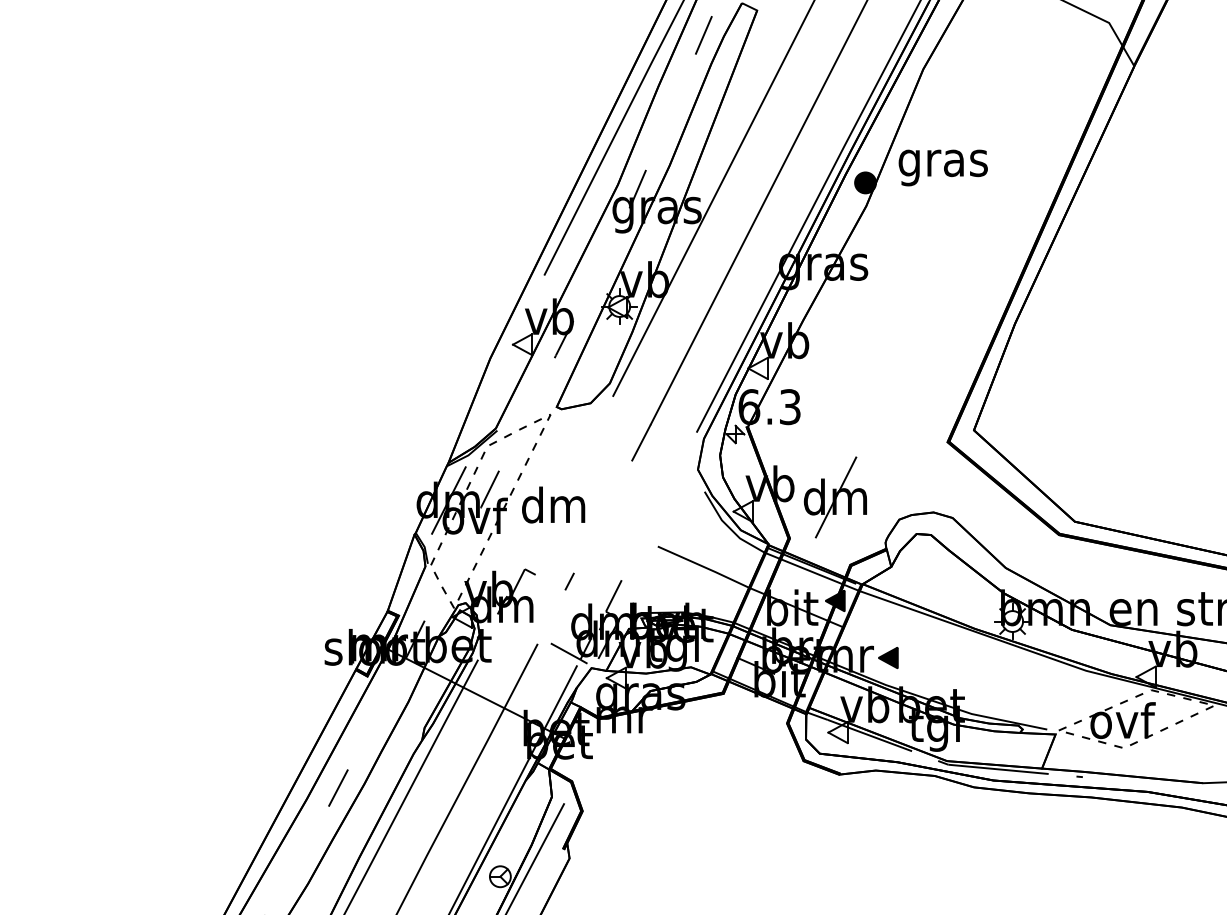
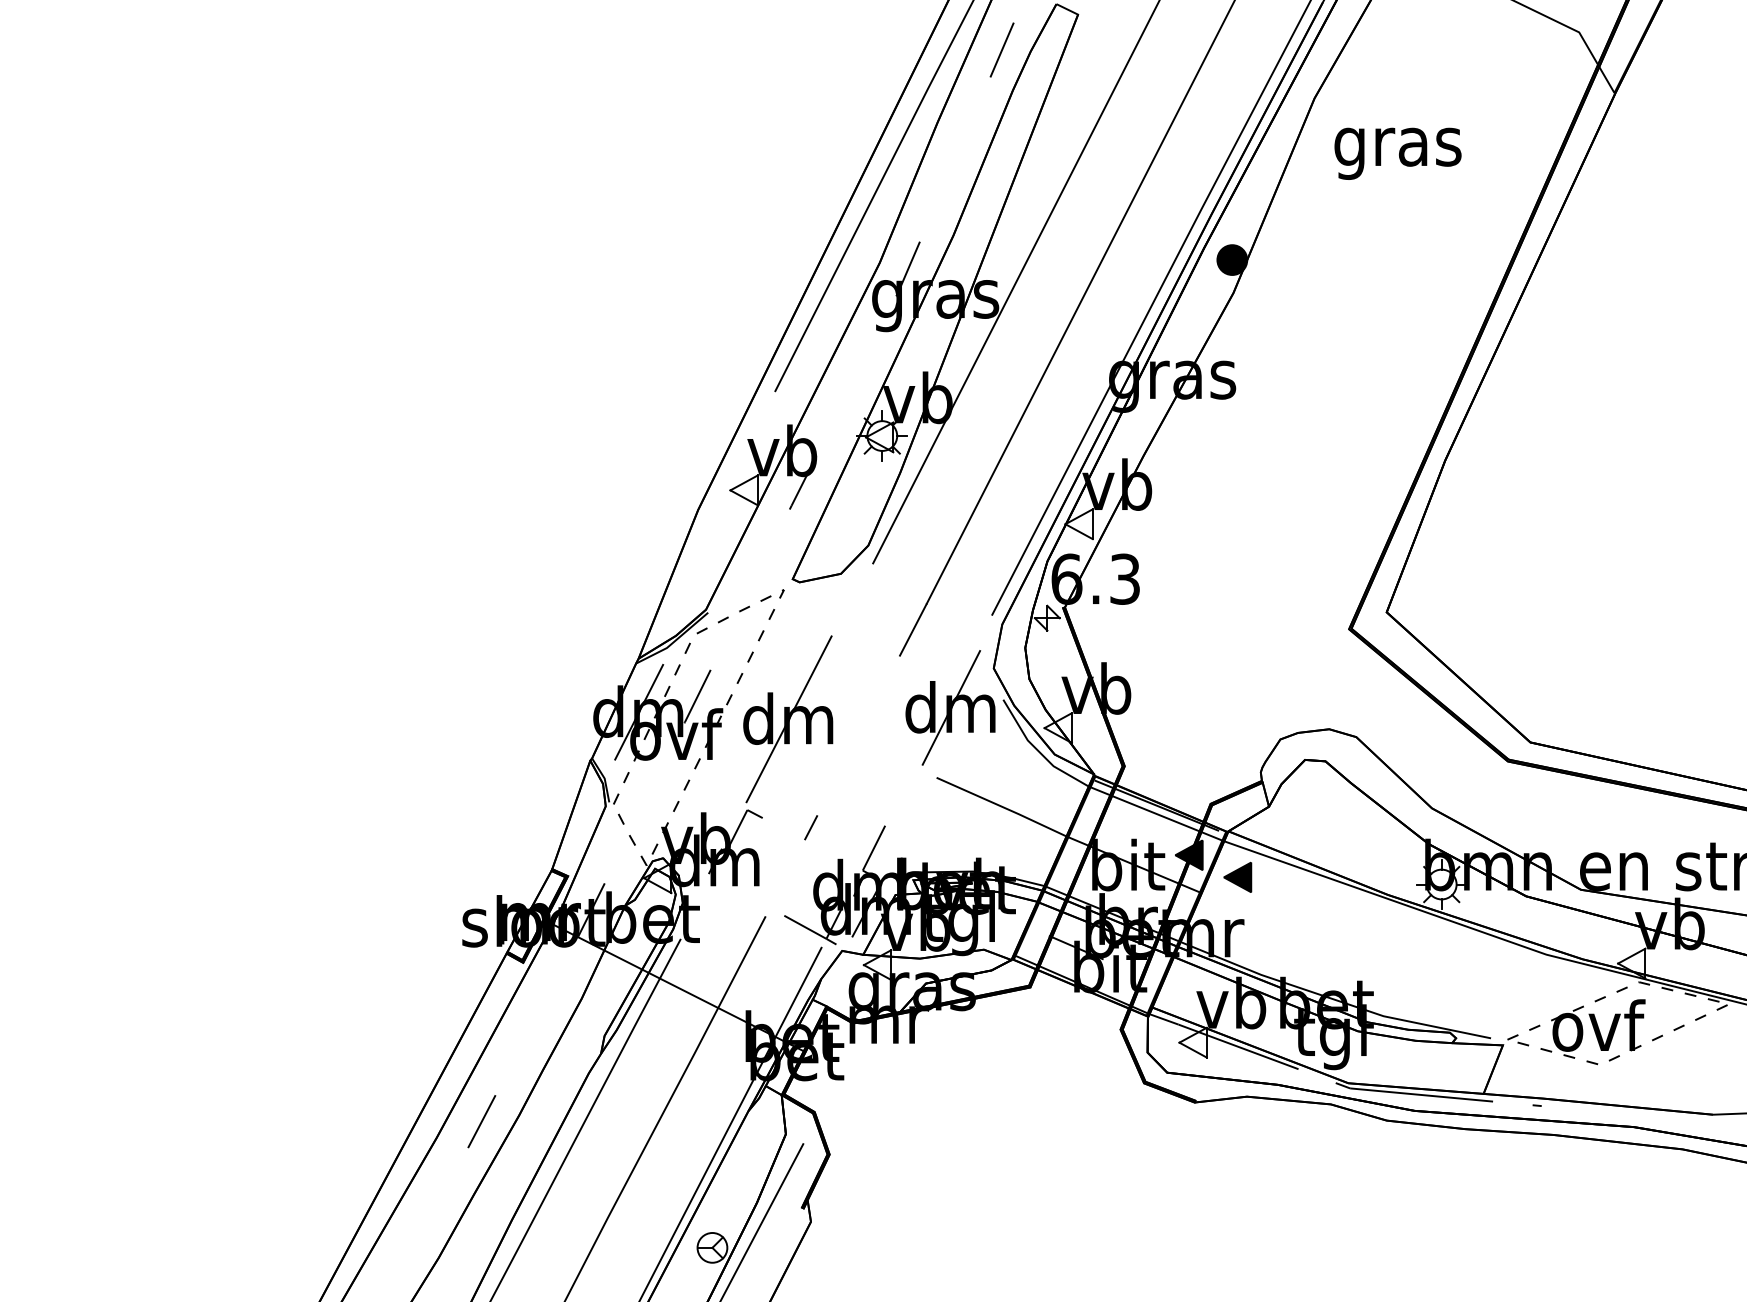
text: (942, 167) -> (1397, 153), moved
part: (835, 497) -> (950, 707), moved
line: (553, 505) -> (788, 719), added
part: (888, 657) -> (1237, 876), moved

